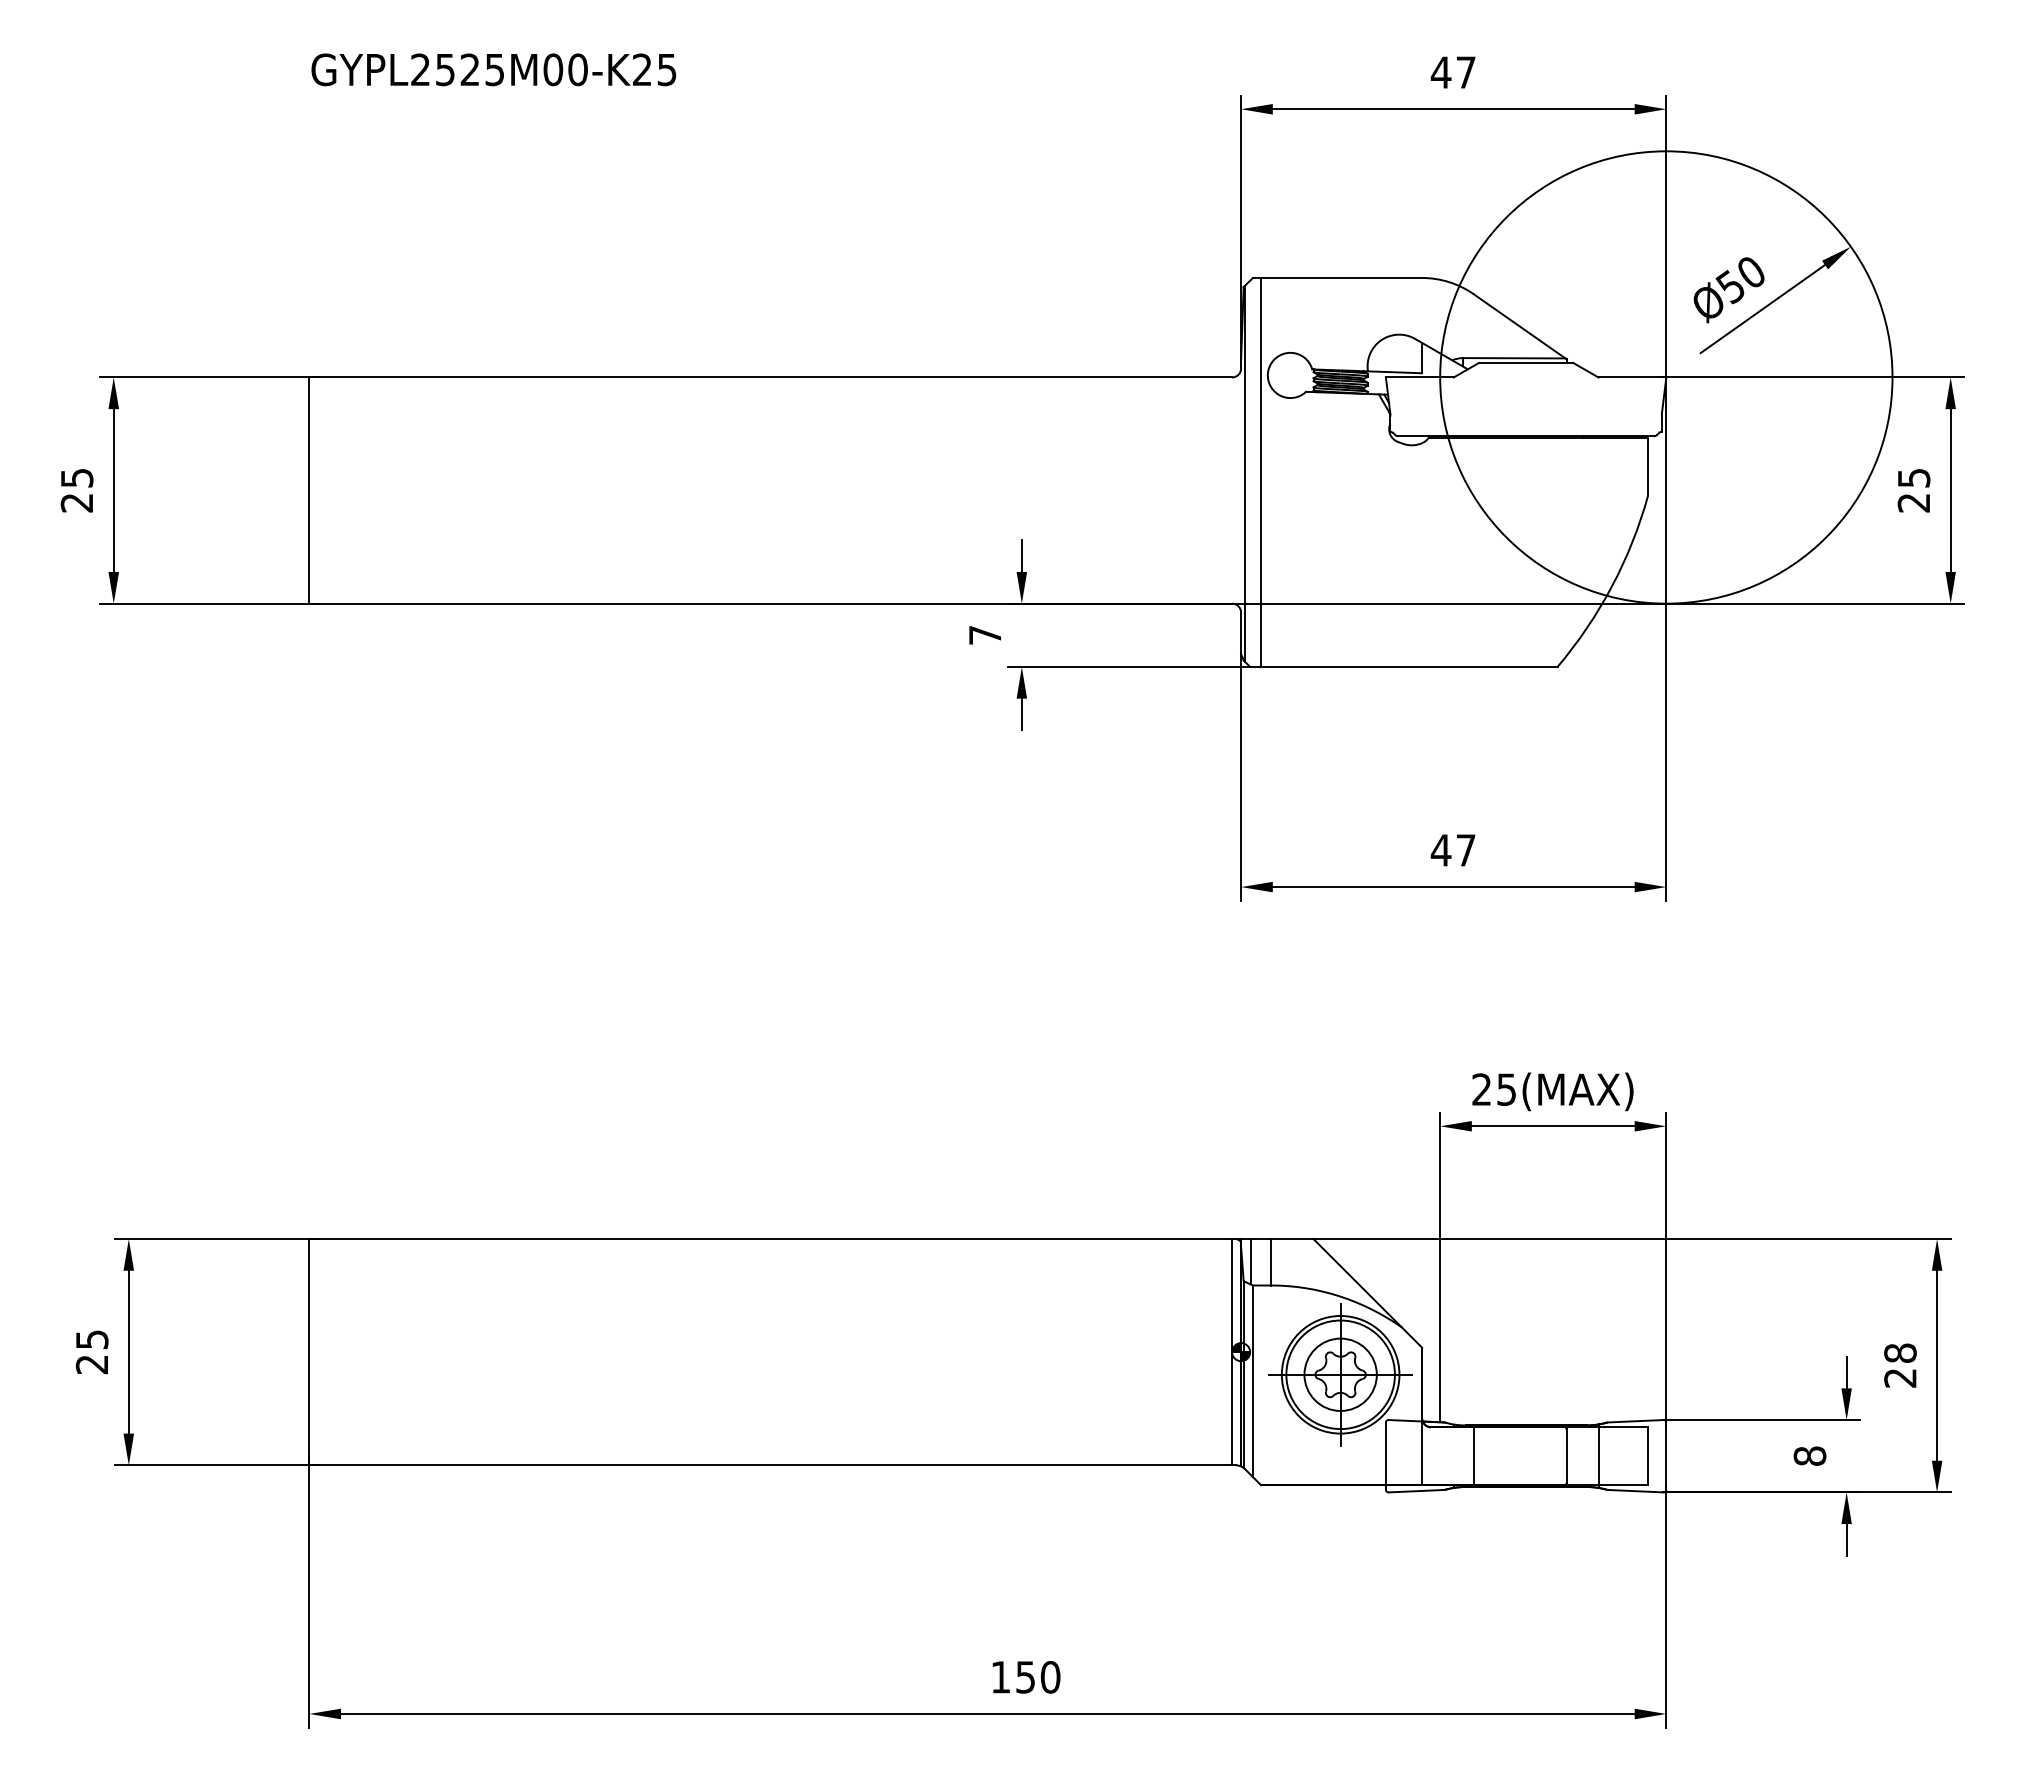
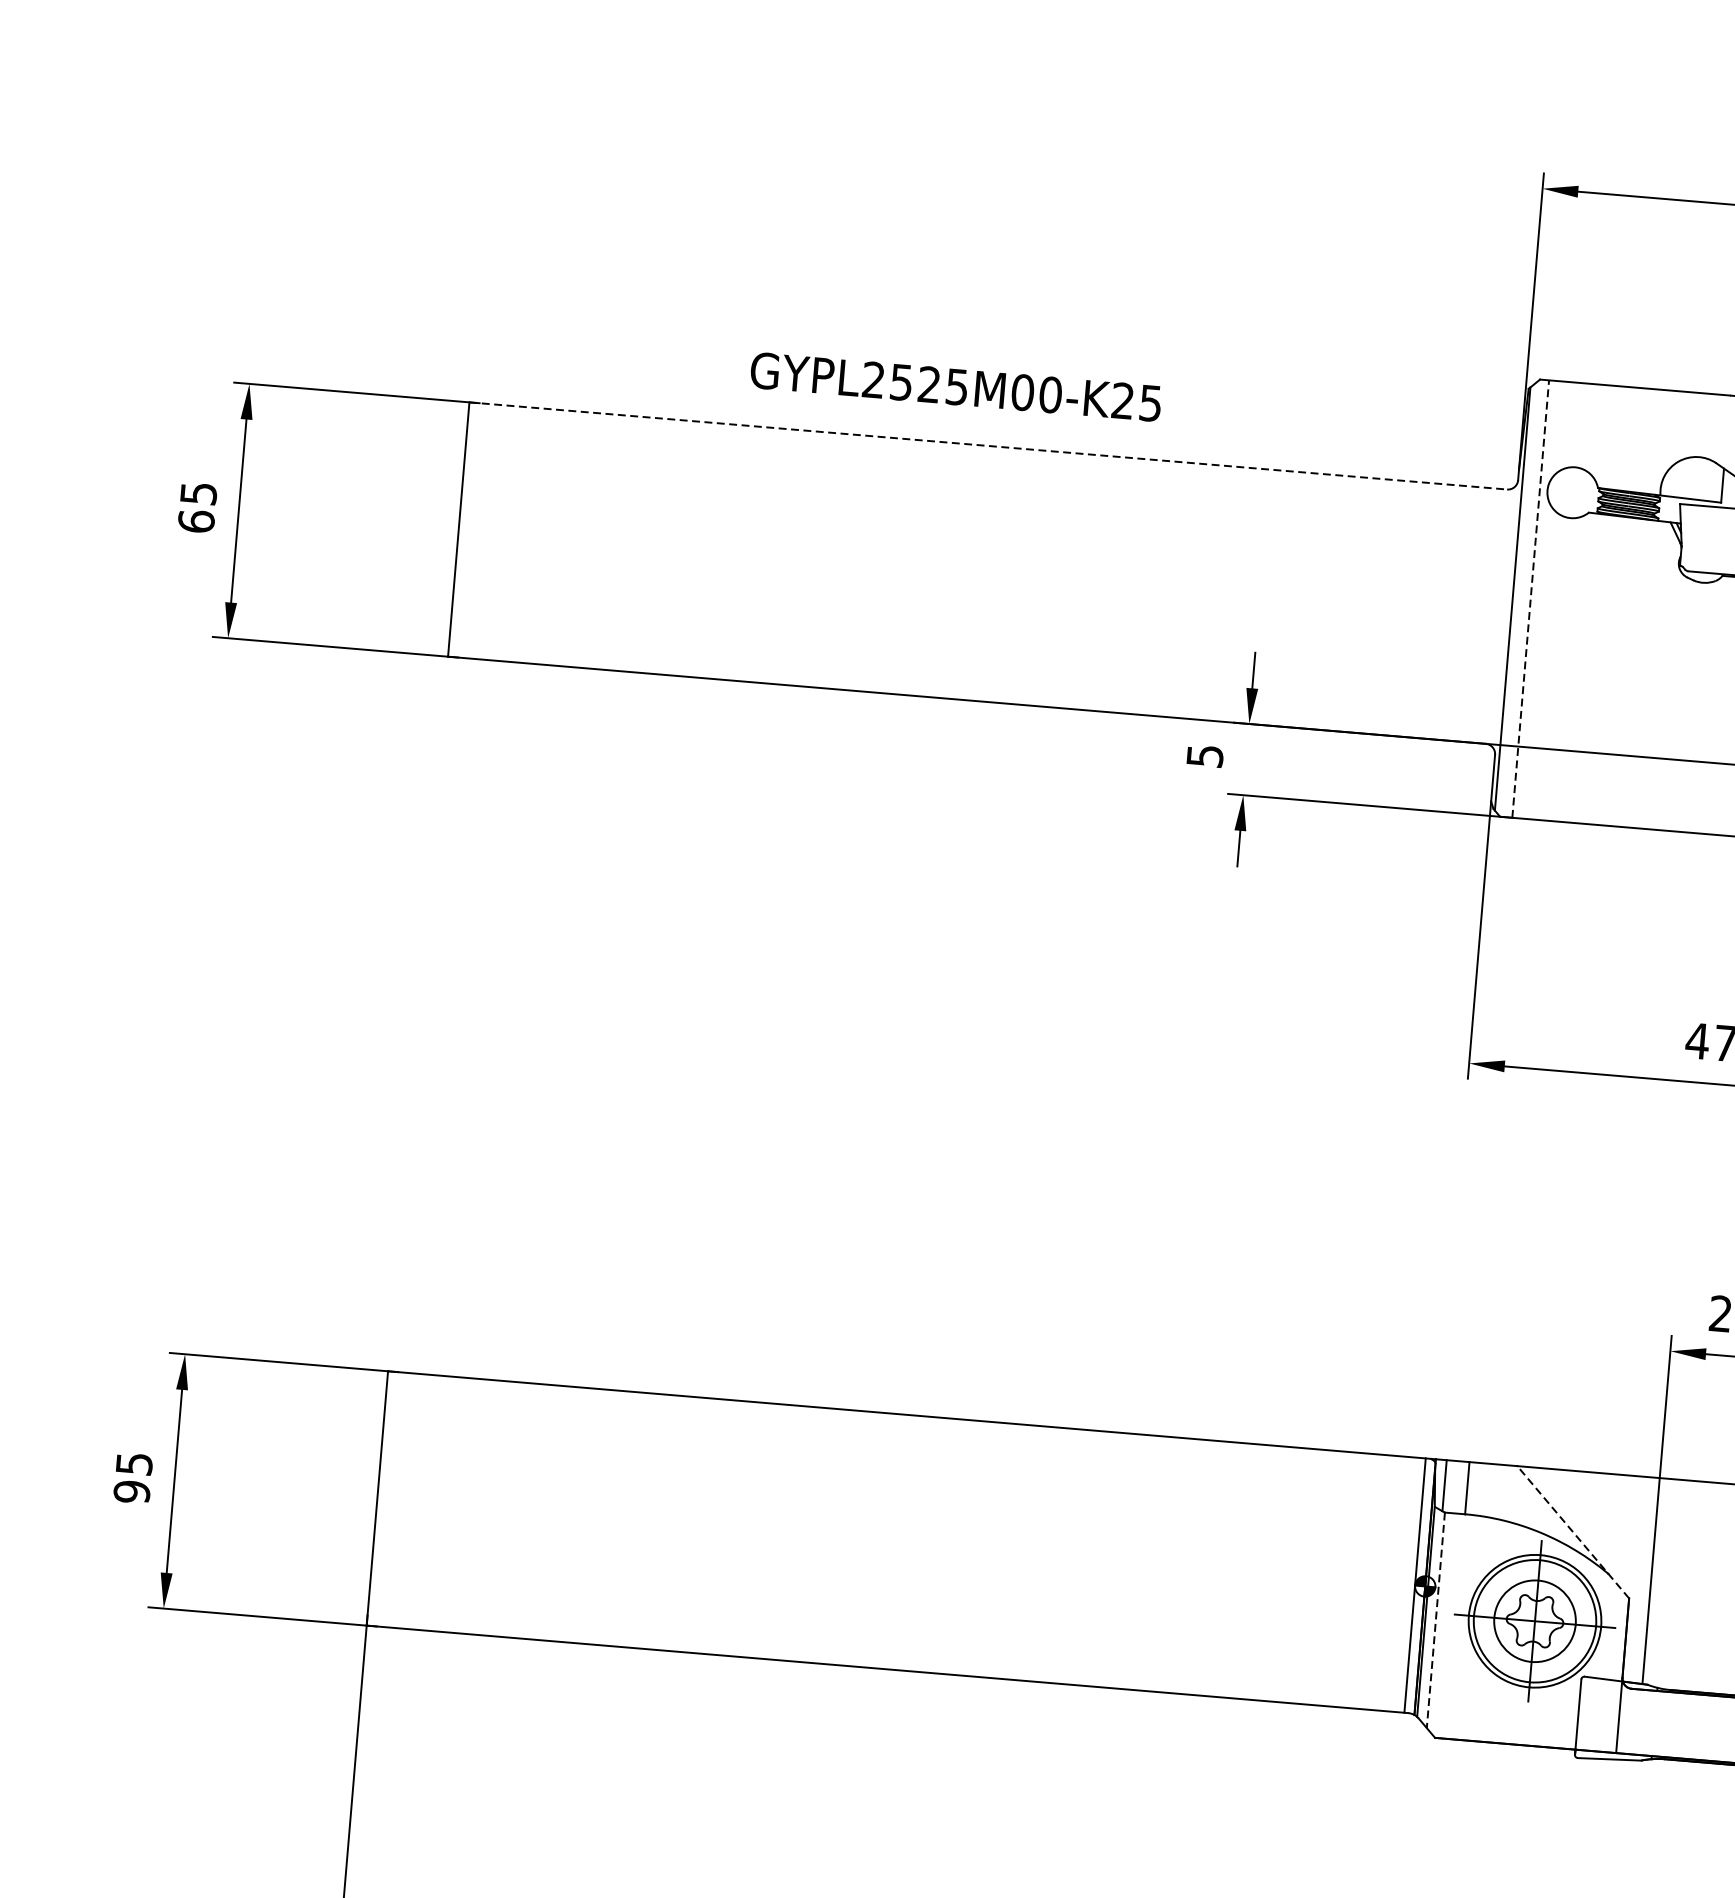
text: (493, 69) -> (955, 386), moved
line: (771, 377) -> (989, 446), solid -> dashed
line: (1261, 472) -> (1531, 599), solid -> dashed
text: (76, 502) -> (195, 520), 25 -> 65
text: (985, 635) -> (1205, 756), 7 -> 5
line: (1367, 1293) -> (1572, 1532), solid -> dashed
text: (92, 1364) -> (132, 1491), 25 -> 95
line: (1253, 1381) -> (1436, 1620), solid -> dashed
line: (1473, 1456) -> (1676, 1725), removed

